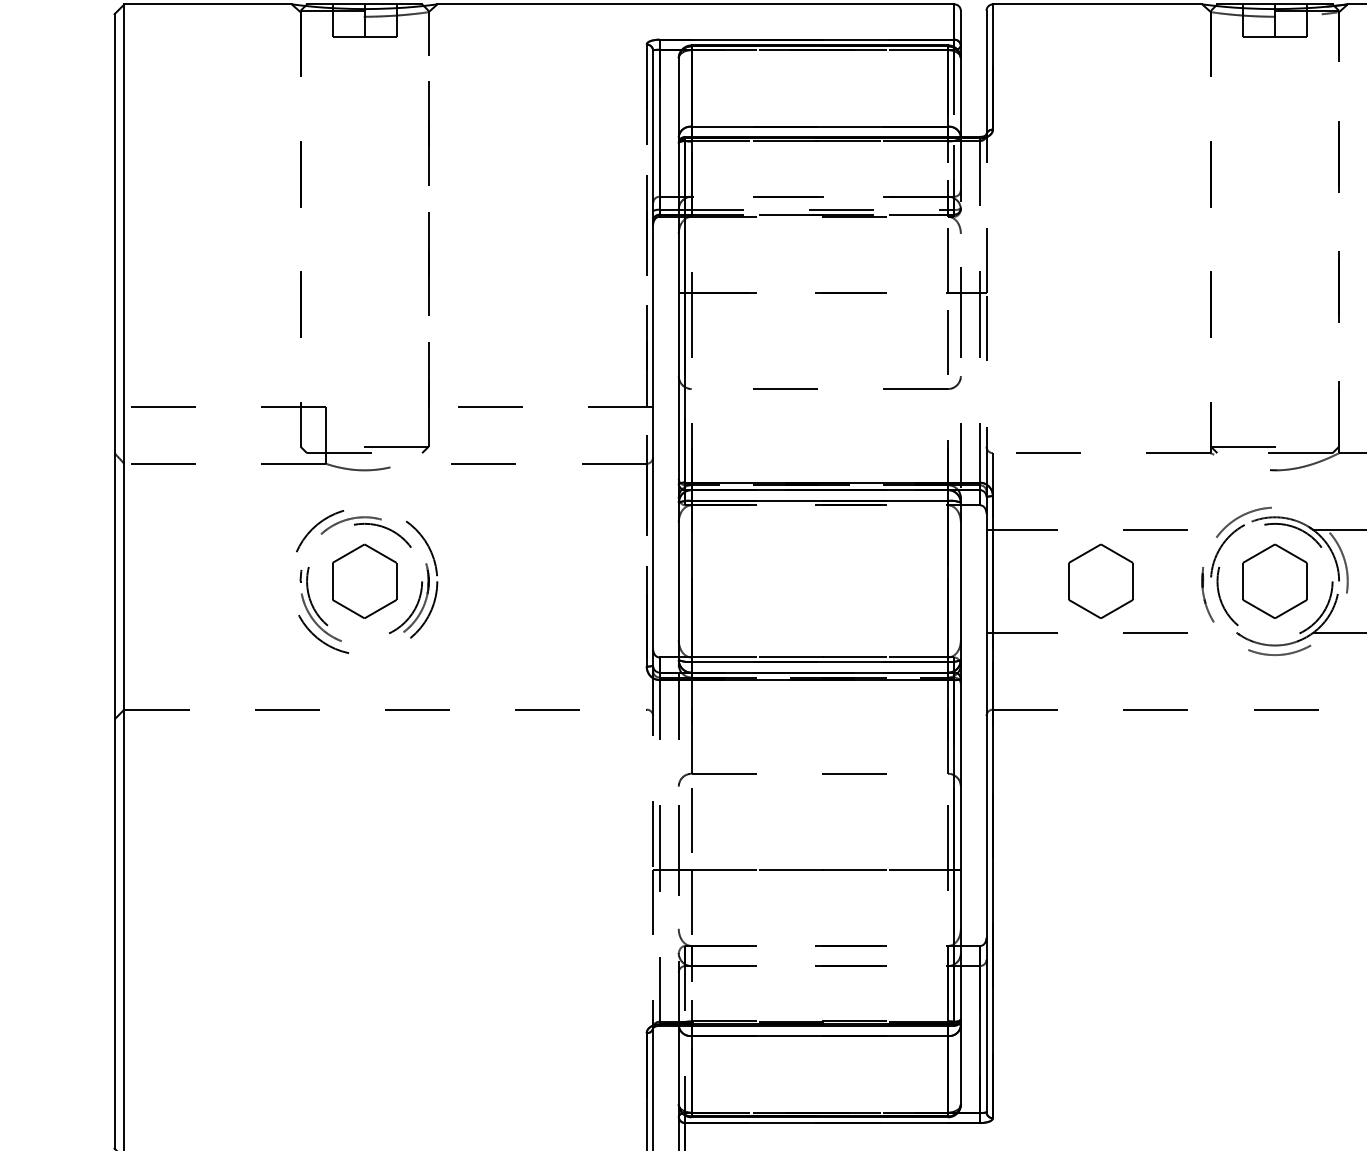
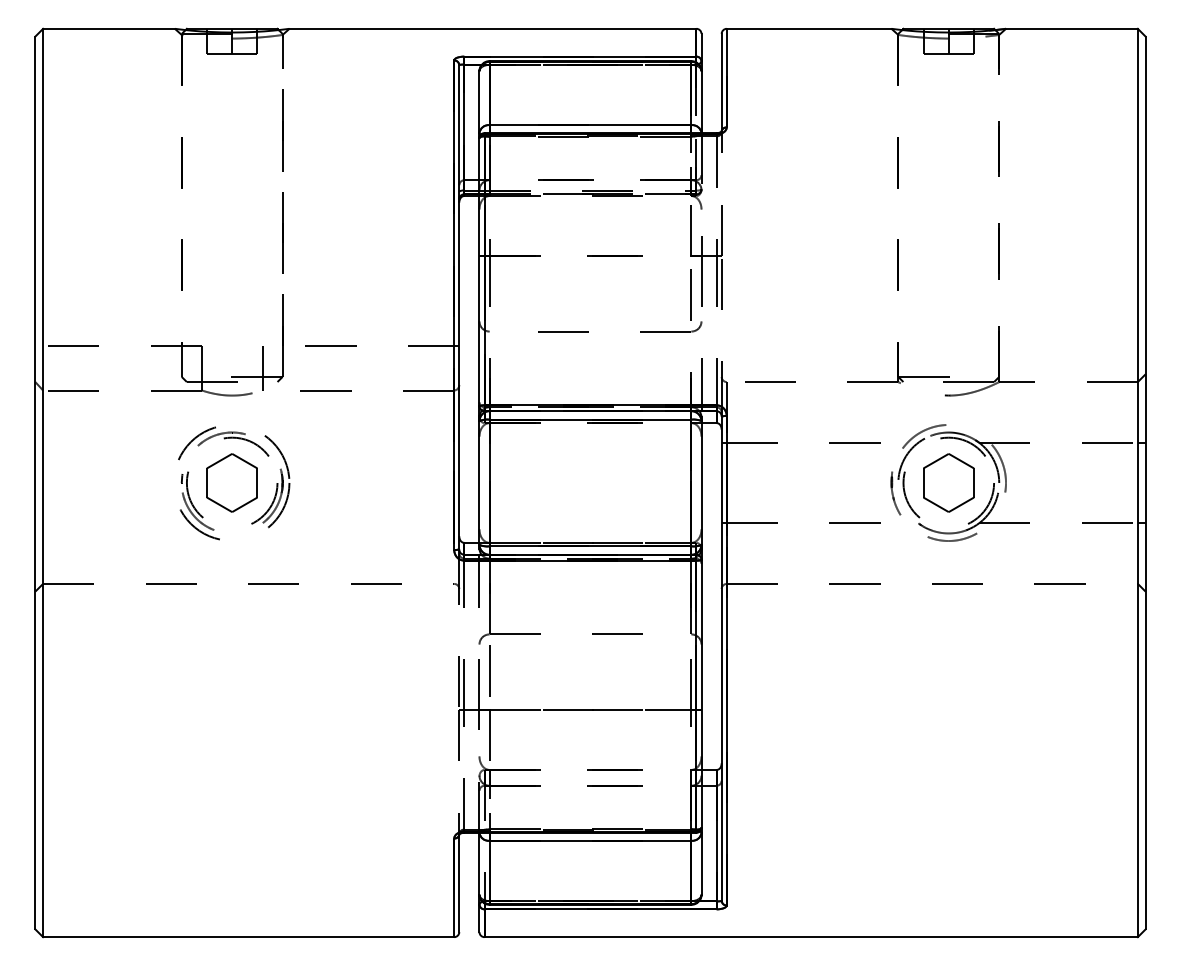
line: (647, 355) -> (454, 305), dashed -> solid
line: (403, 434) -> (262, 367), added
part: (1100, 580) -> (811, 482), removed

